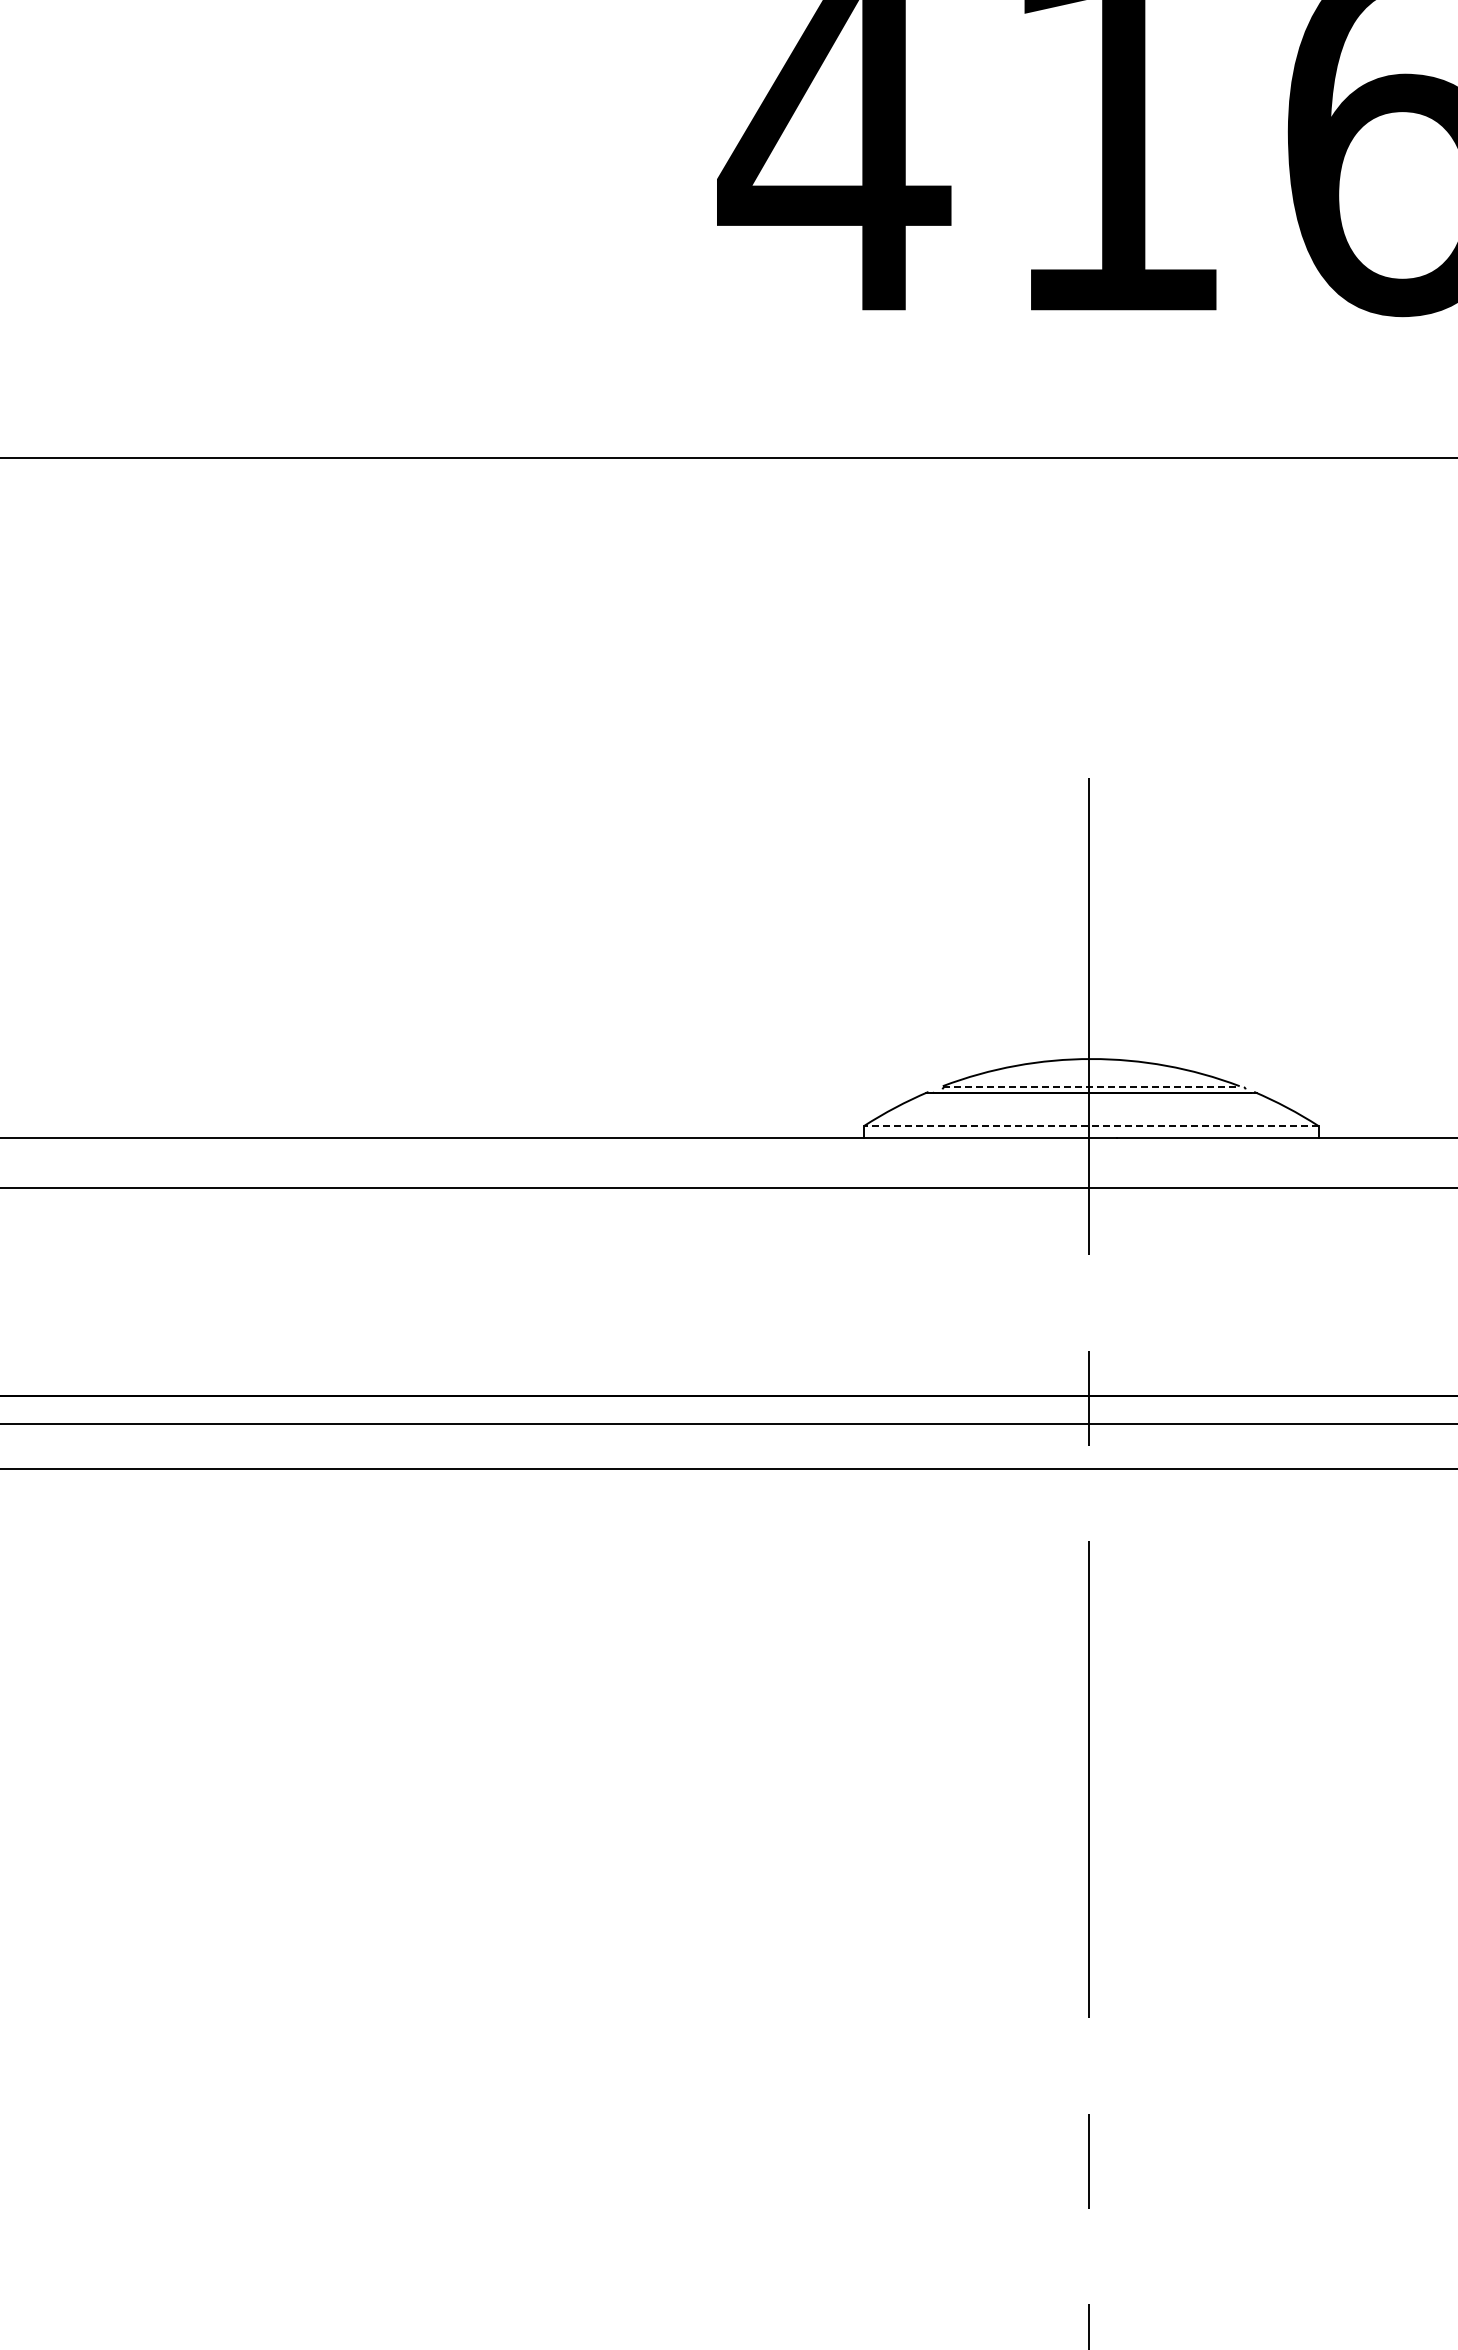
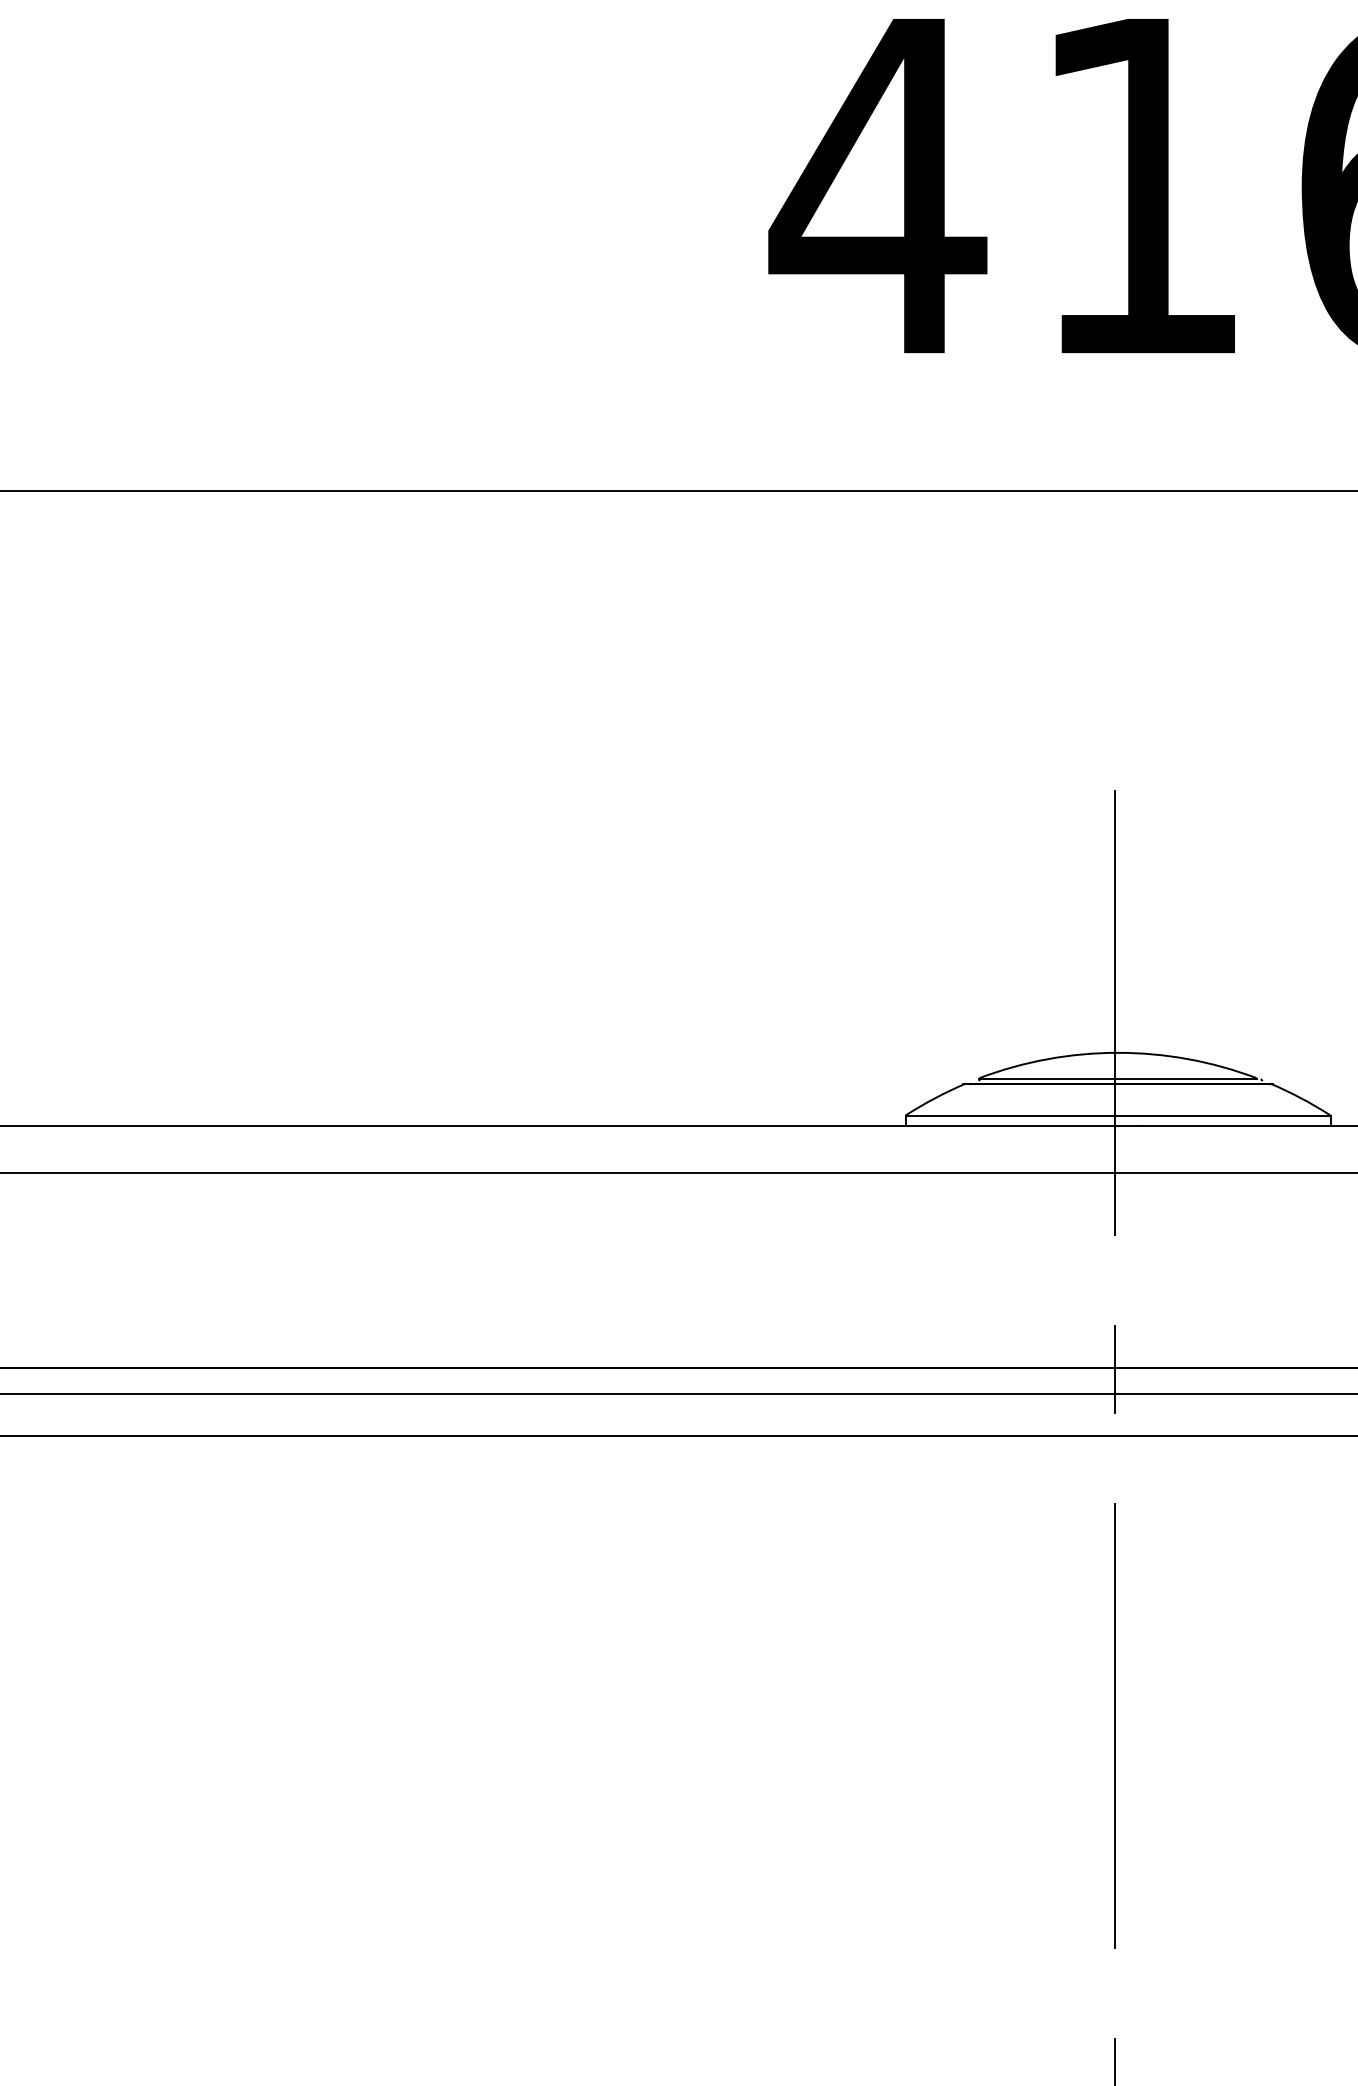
line: (1091, 1087) -> (1118, 1079), dashed -> solid
line: (1090, 1126) -> (1117, 1115), dashed -> solid

